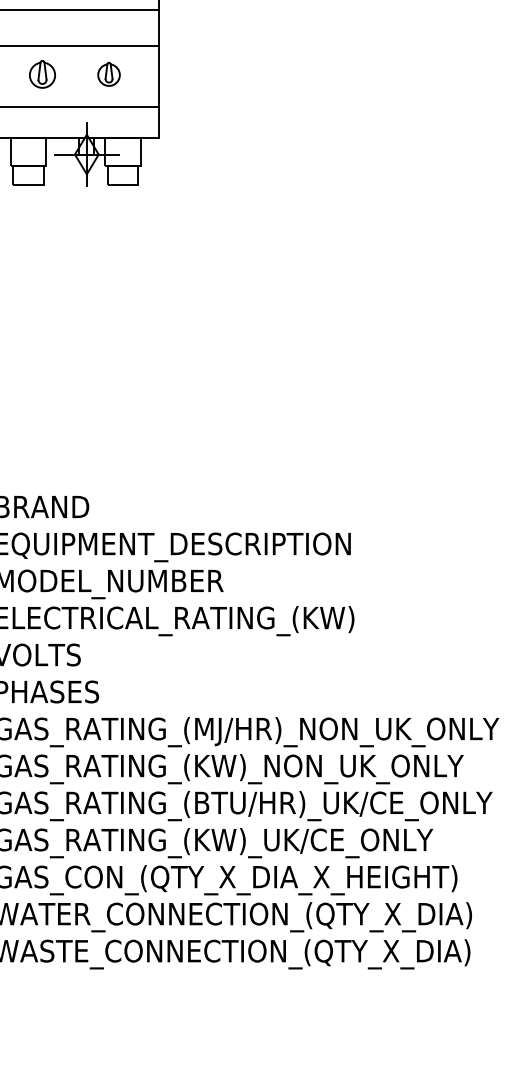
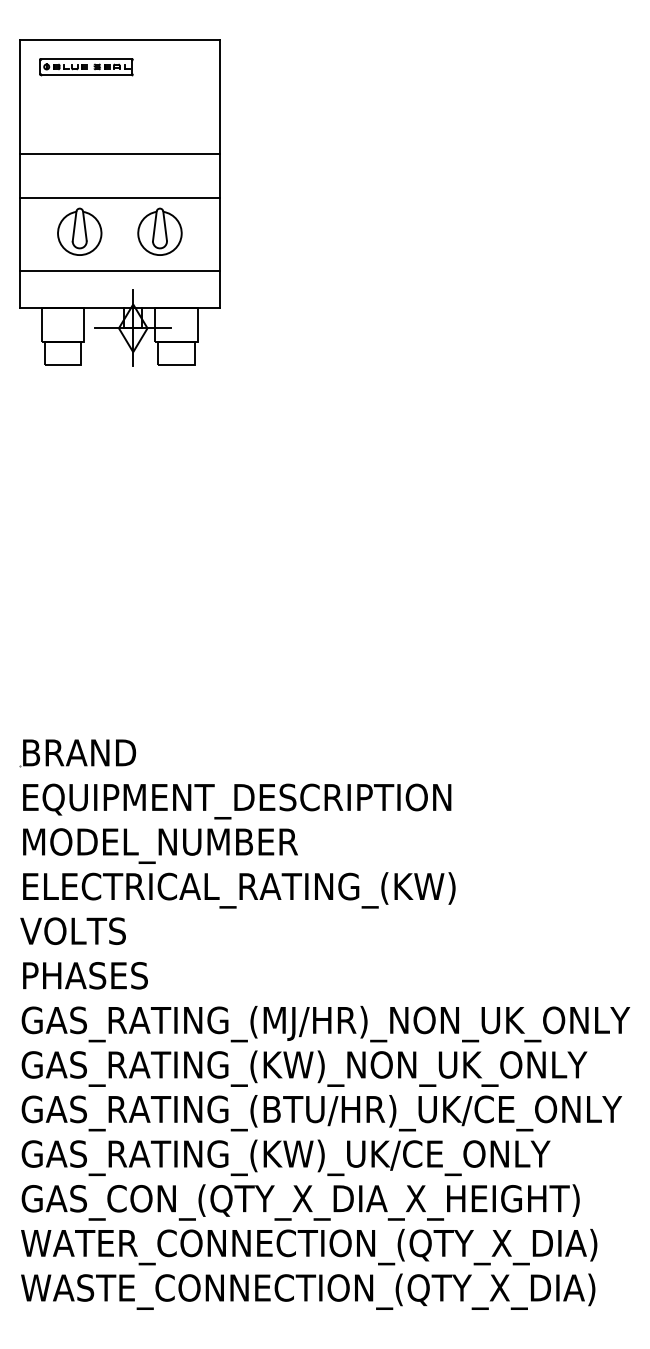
part: (42, 74) -> (79, 231), size x1.43
part: (108, 74) -> (159, 231), size x1.67

